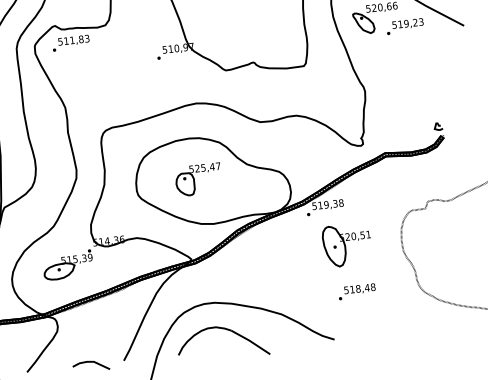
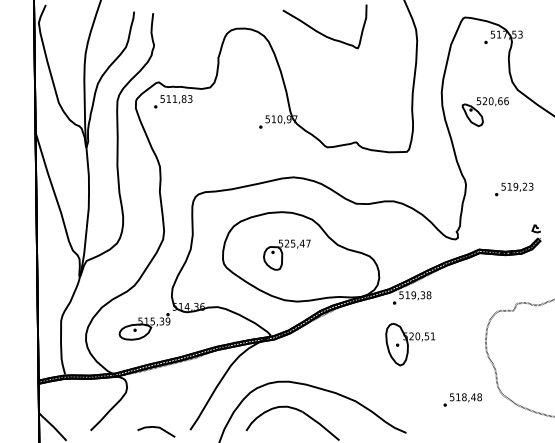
text: (405, 26) -> (514, 189), moved
part: (347, 245) -> (410, 344), moved
text: (356, 291) -> (462, 399), moved

